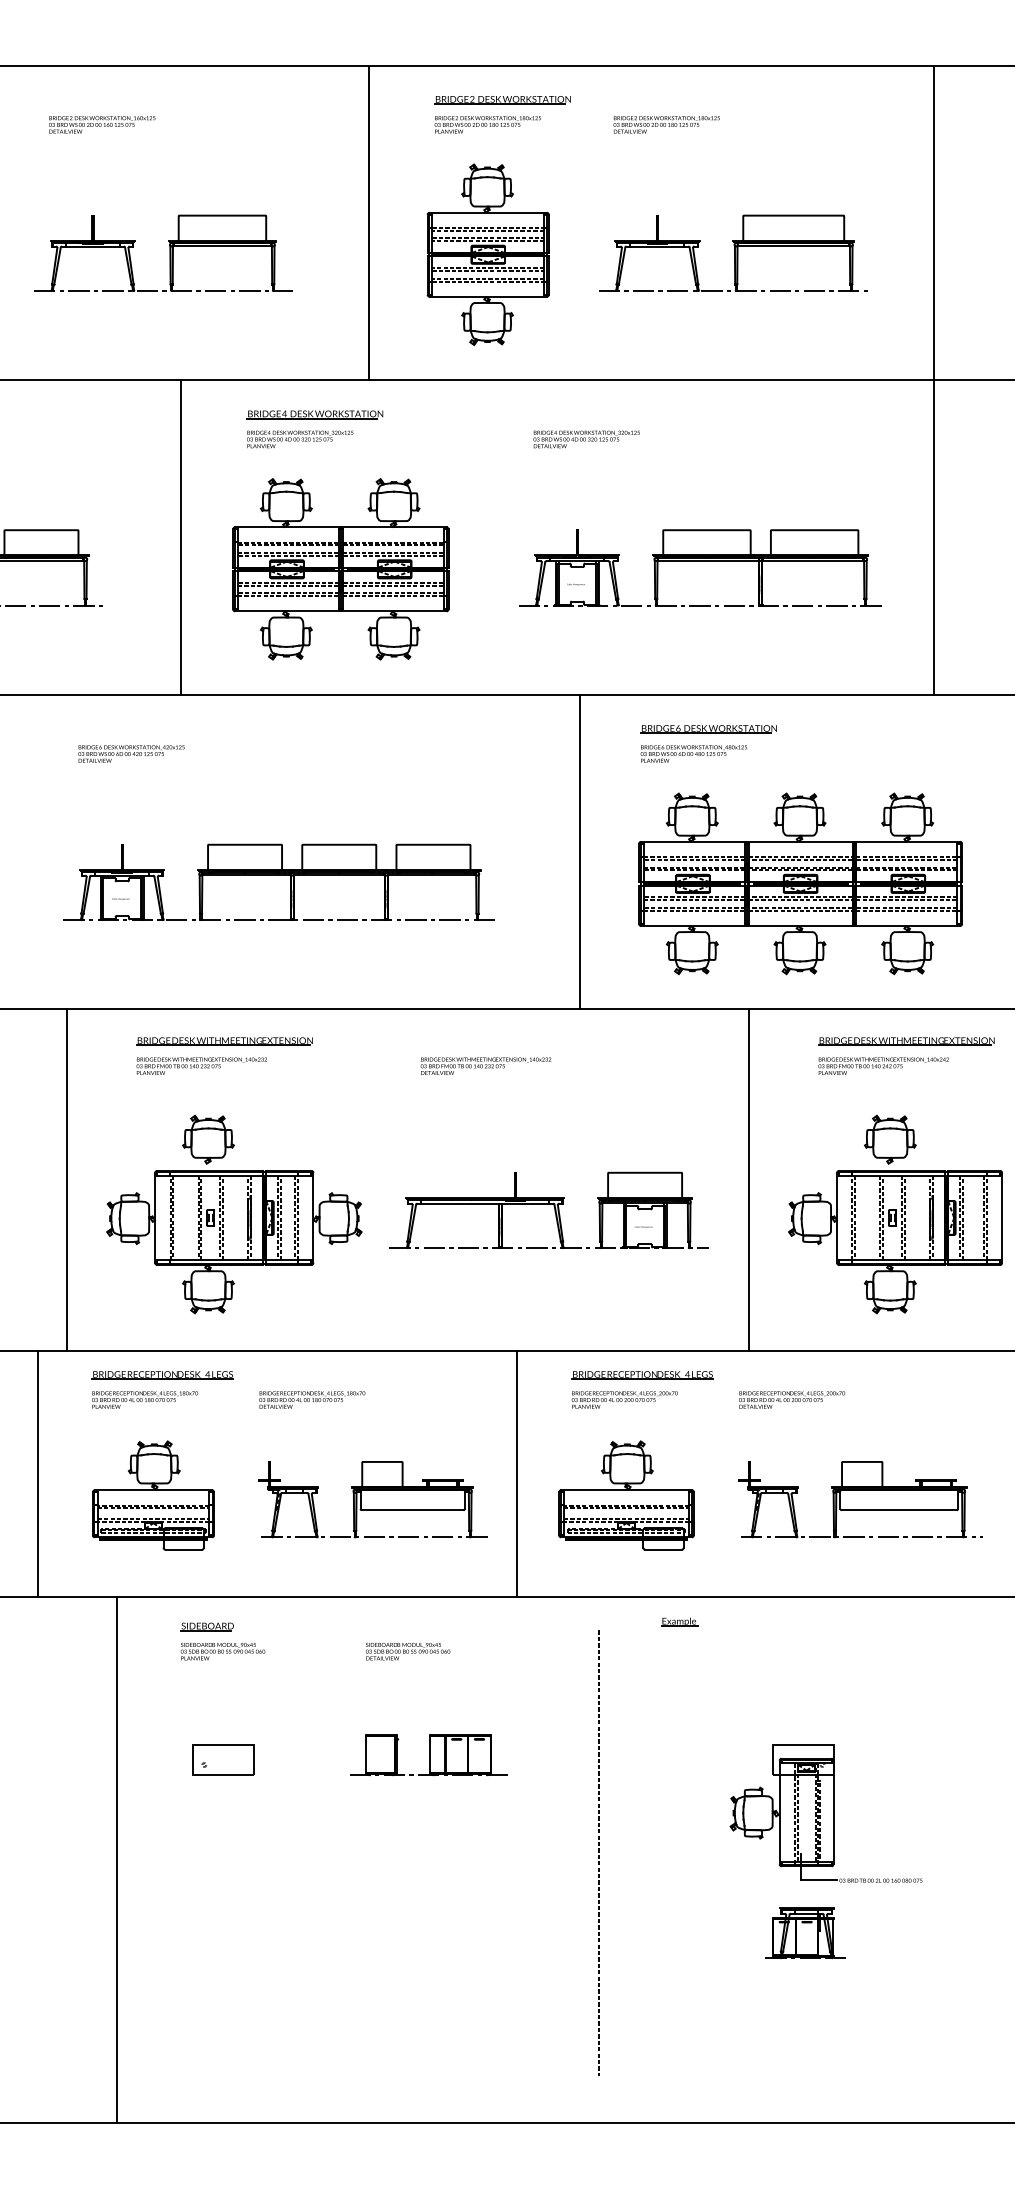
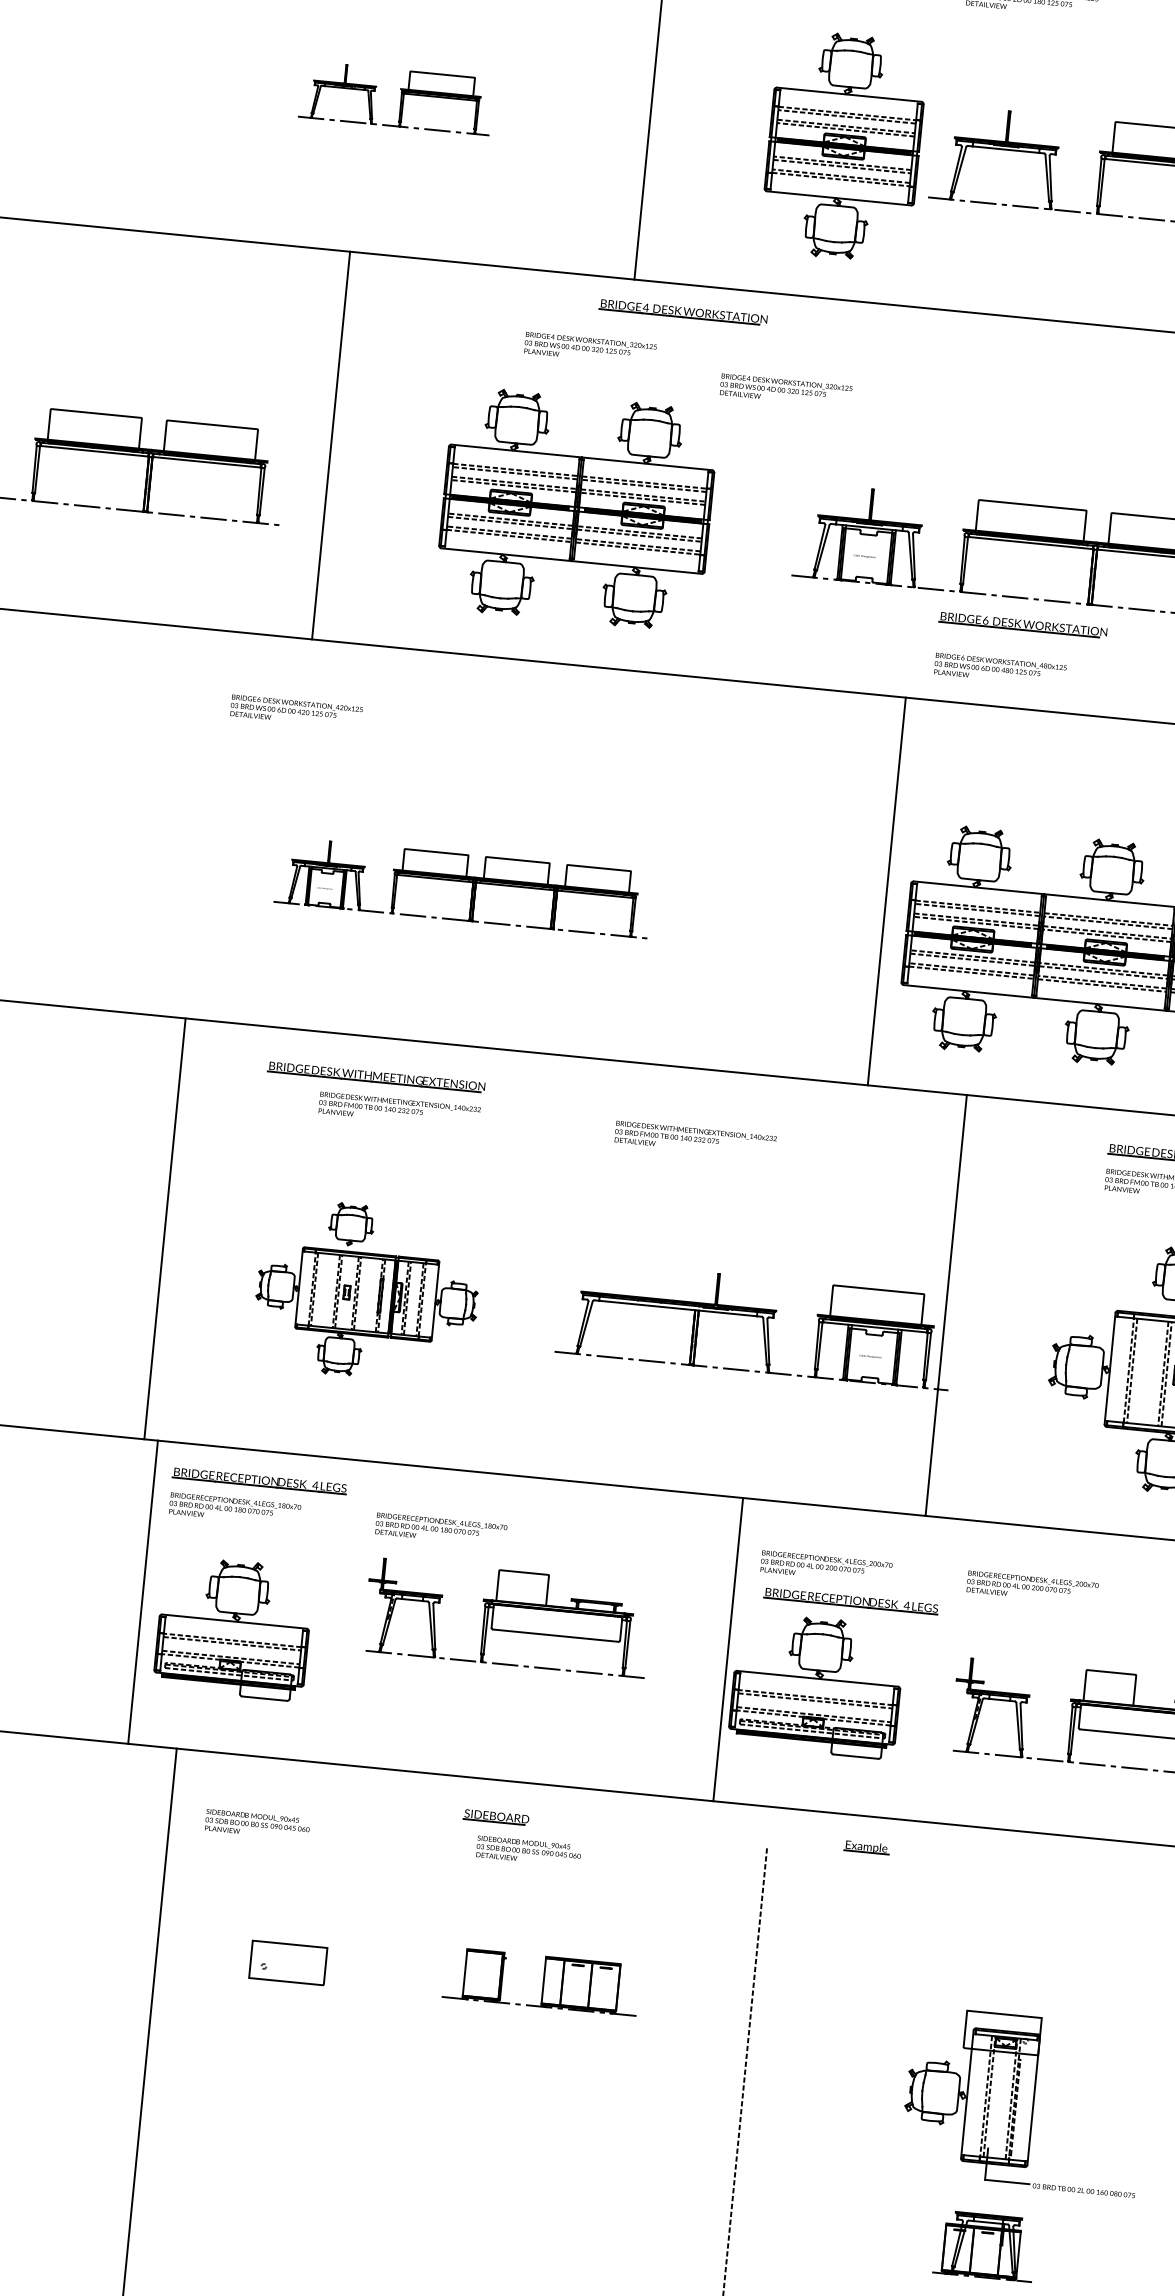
part: (163, 252) -> (396, 97), size x0.6
part: (487, 254) -> (843, 146), moved
part: (314, 414) -> (682, 312), moved
text: (300, 439) -> (590, 349), moved
text: (586, 439) -> (785, 390), moved
line: (181, 537) -> (331, 445), moved
part: (708, 729) -> (1022, 625), moved
text: (693, 753) -> (999, 669), moved
line: (580, 851) -> (887, 890), moved
part: (278, 881) -> (462, 886), size x0.7
text: (201, 1065) -> (399, 1109), moved
line: (748, 1179) -> (946, 1304), moved
part: (234, 1214) -> (367, 1291), size x0.7
part: (642, 1375) -> (851, 1601), moved
line: (37, 1473) -> (142, 1591), moved
line: (517, 1473) -> (728, 1649), moved
part: (372, 1499) -> (507, 1617), moved
part: (206, 1626) -> (495, 1816), moved
text: (222, 1651) -> (256, 1824), moved

